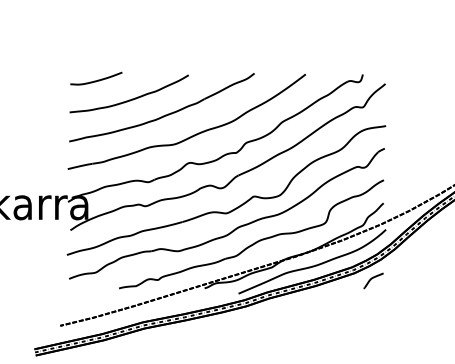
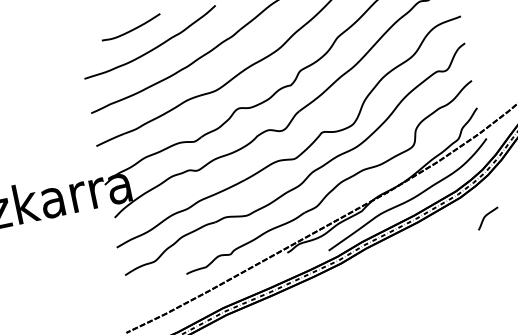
curve: (96, 80) -> (131, 29), moved
part: (373, 280) -> (487, 218), moved

